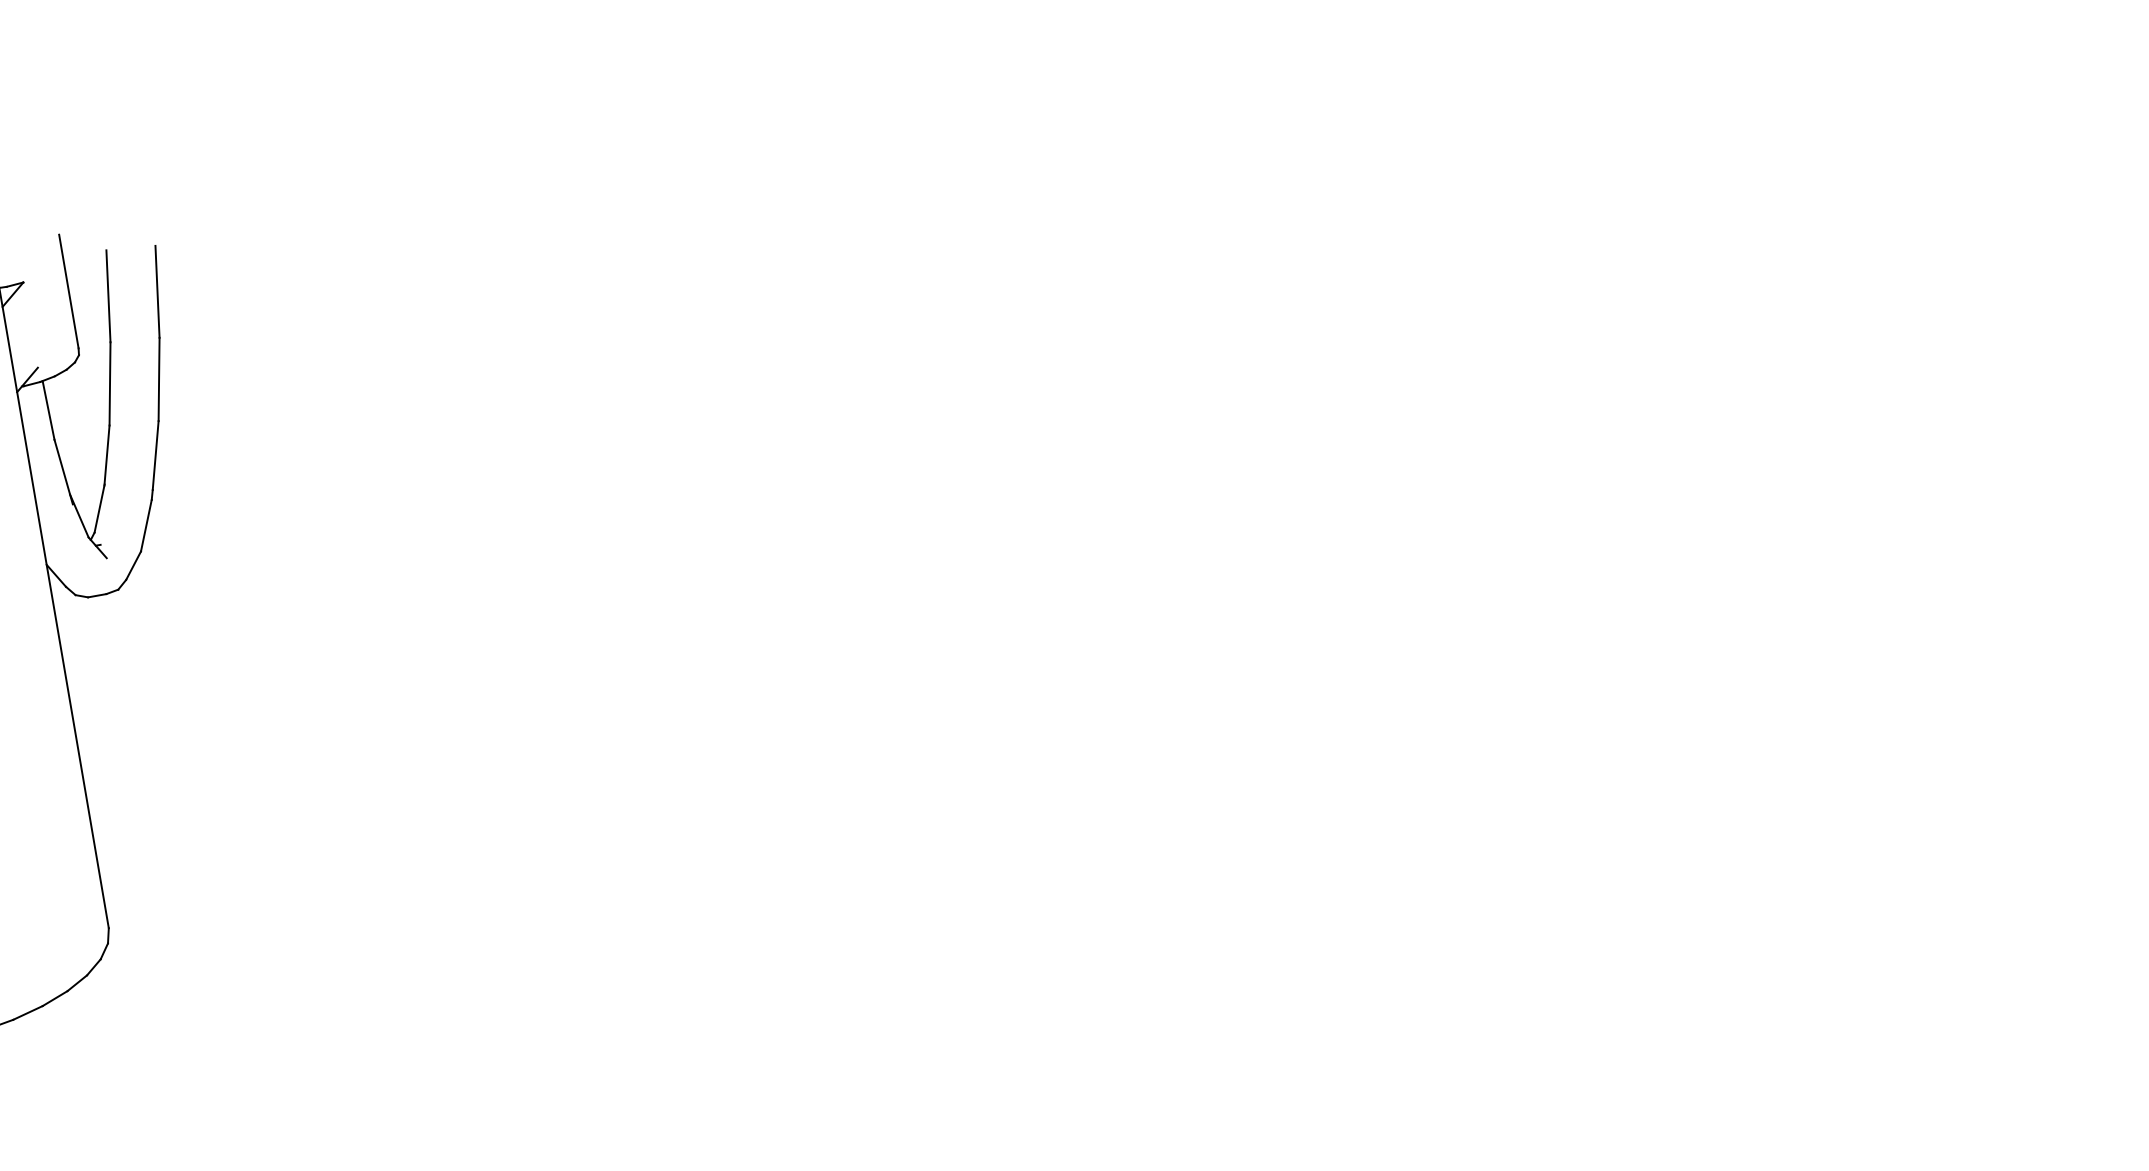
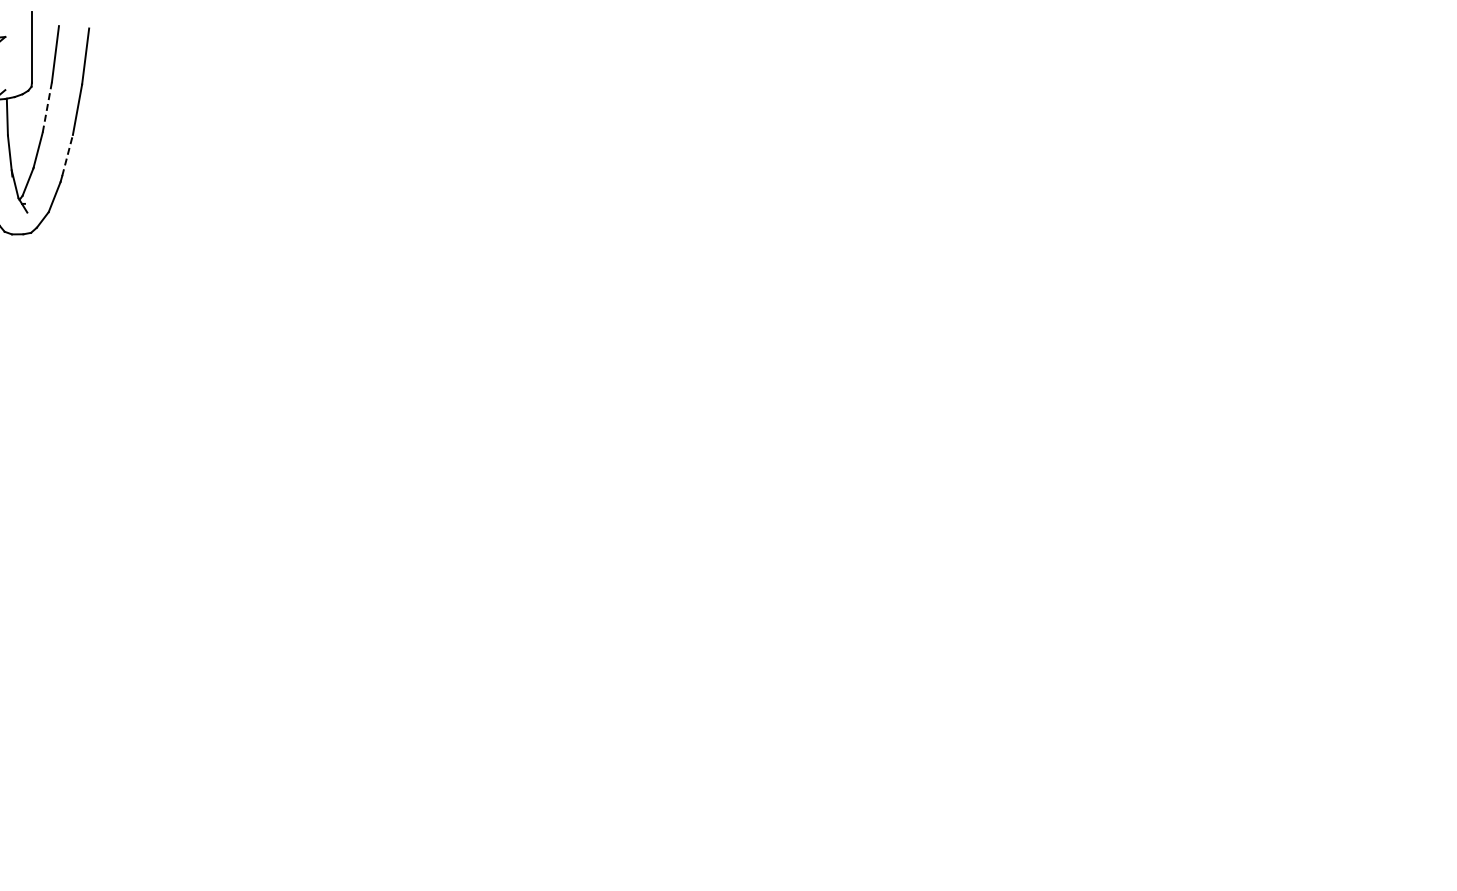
line: (110, 384) -> (47, 107), solid -> dashed
line: (155, 455) -> (67, 155), solid -> dashed

